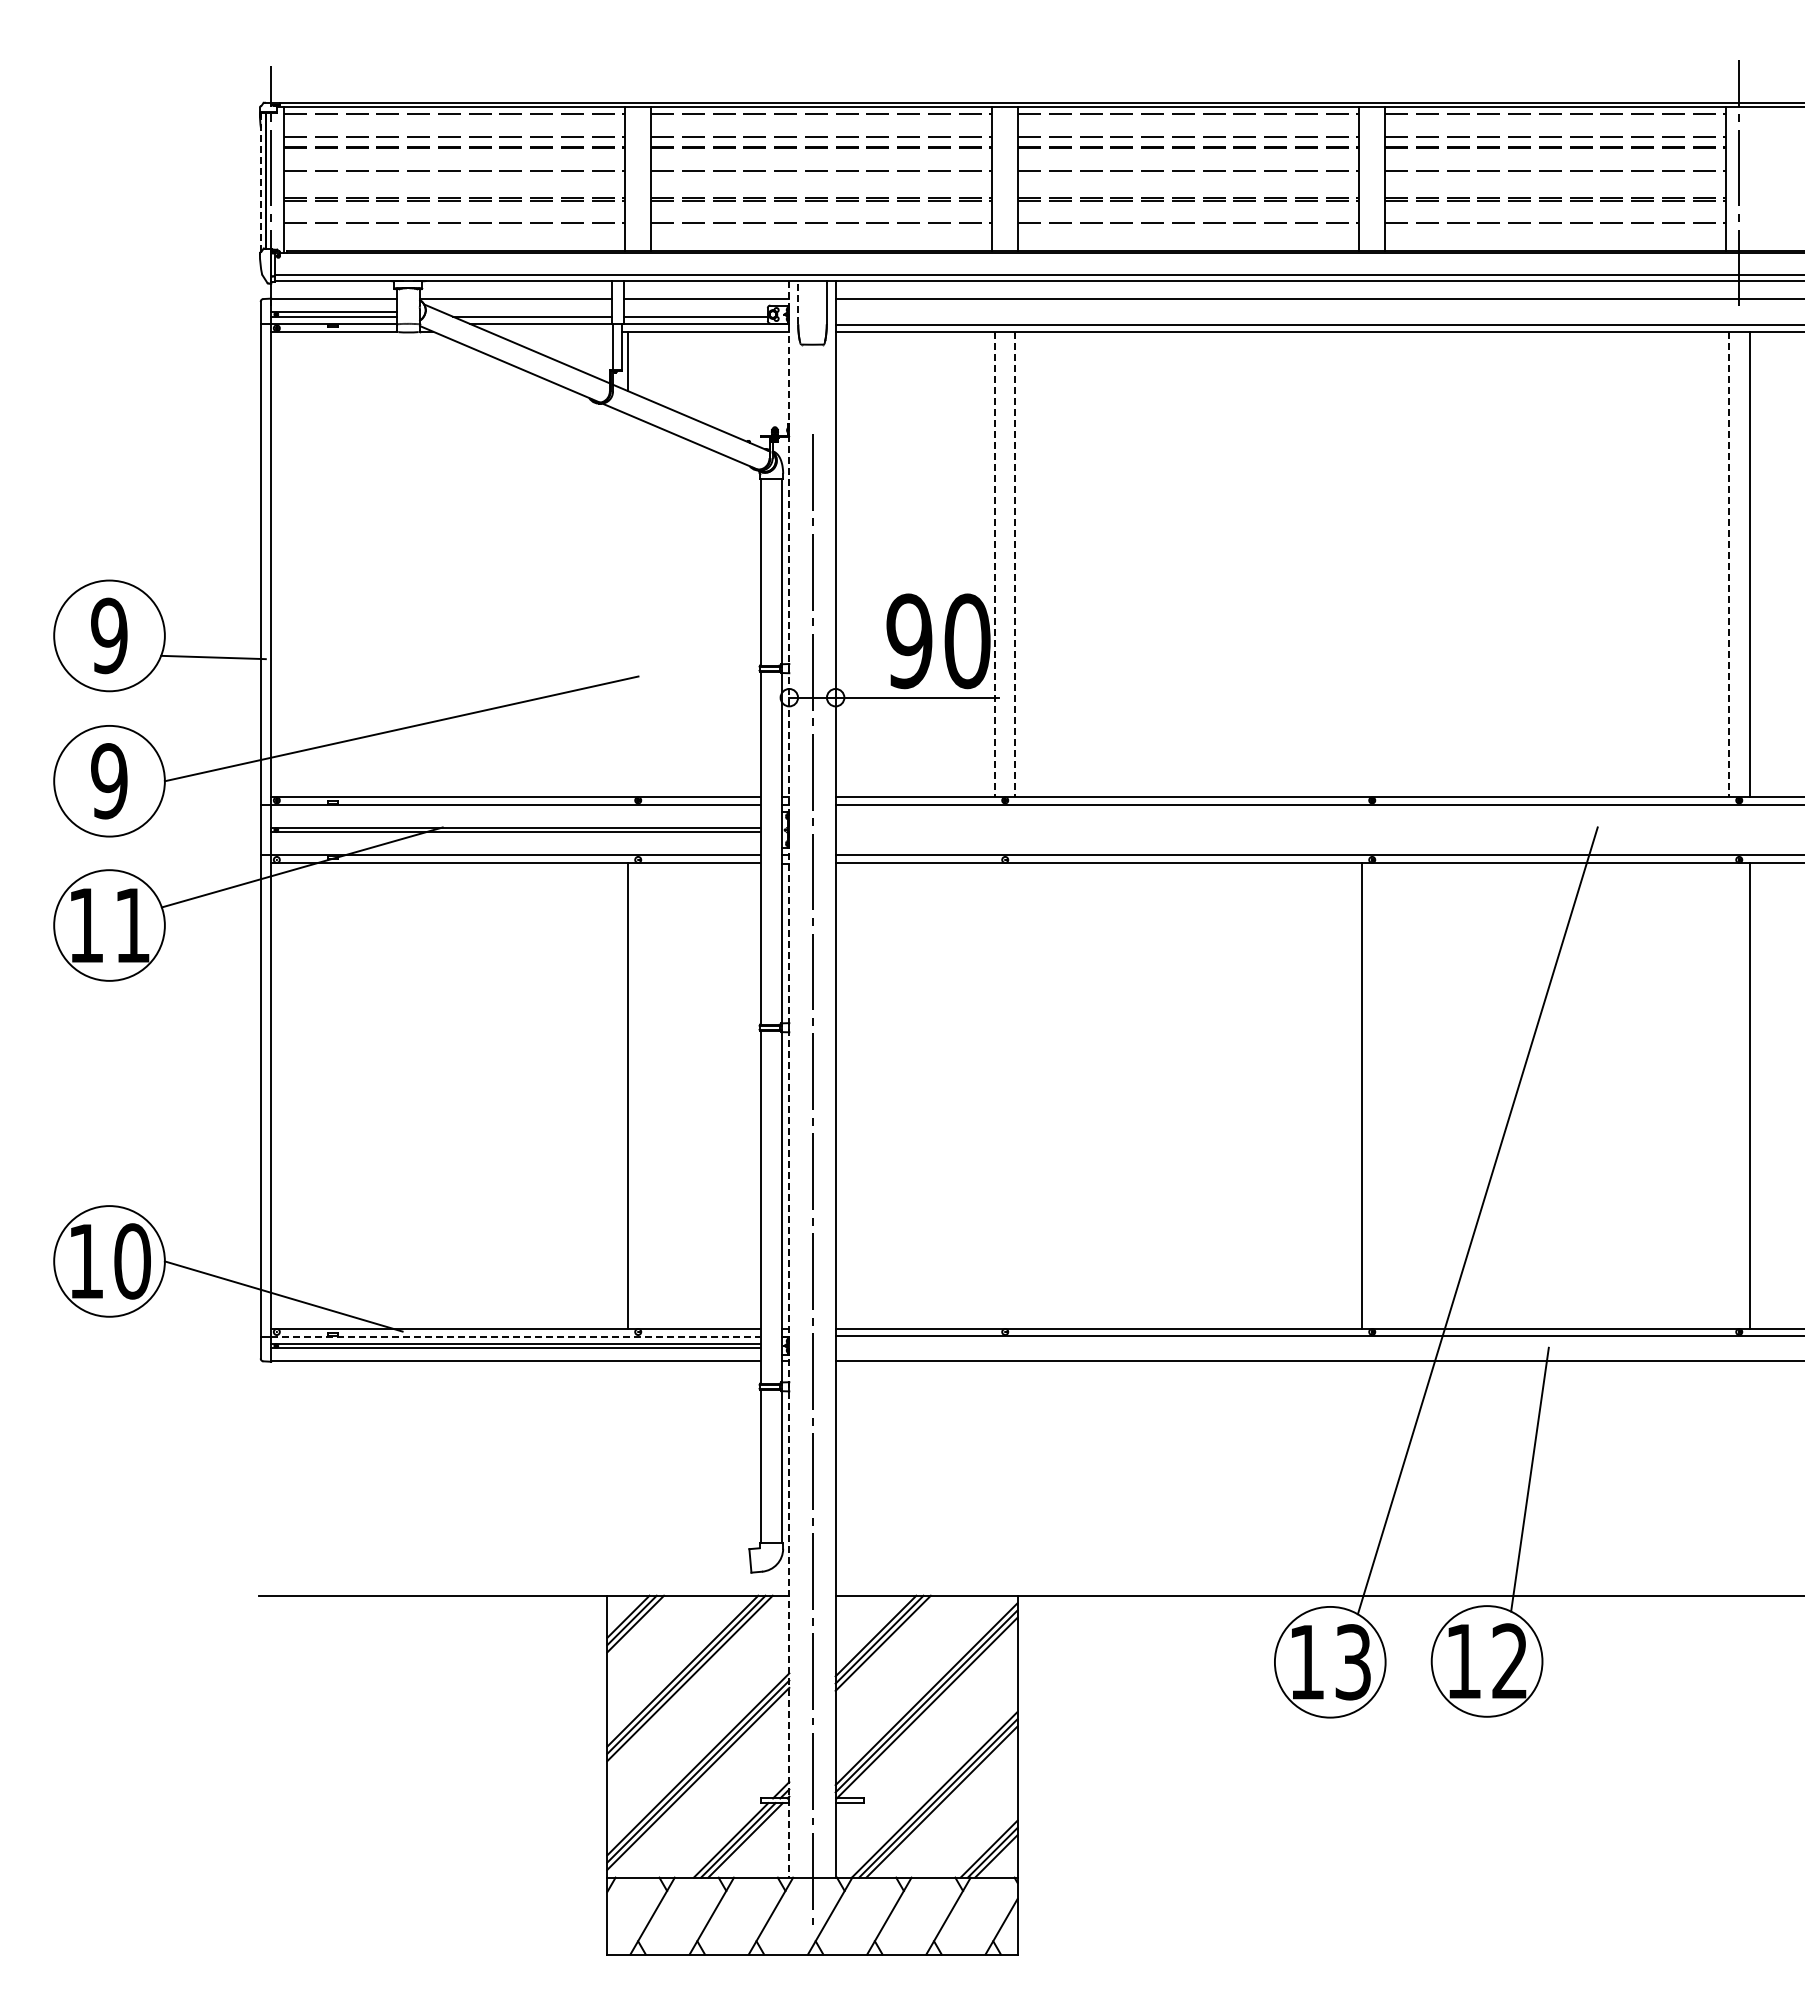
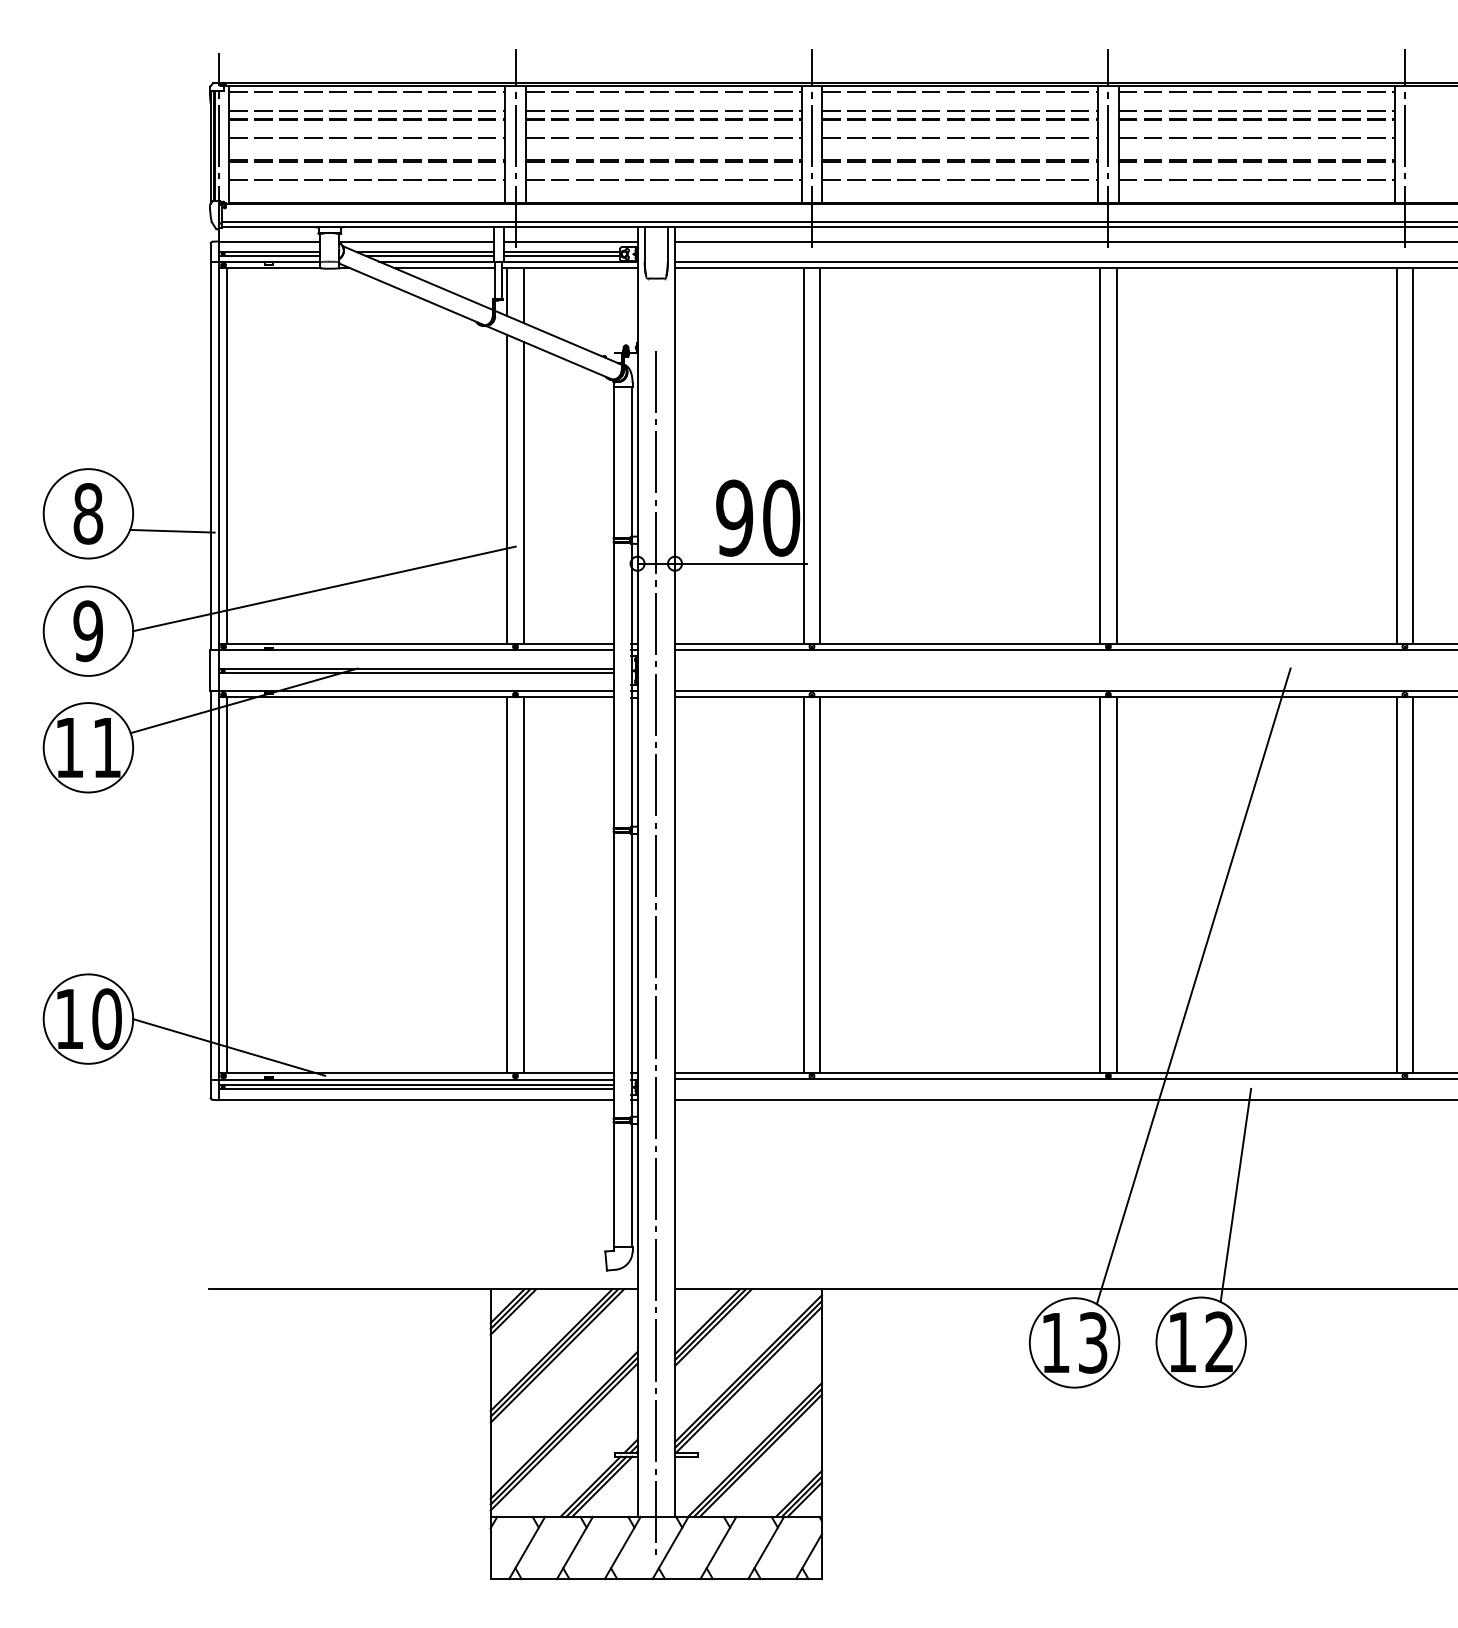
line: (260, 183) -> (210, 148), dashed -> solid
line: (638, 183) -> (515, 148), added
line: (1005, 183) -> (812, 148), added
line: (1372, 183) -> (1108, 148), added
line: (798, 302) -> (644, 244), dashed -> solid
line: (527, 312) -> (426, 252), added
line: (695, 312) -> (561, 252), added
line: (550, 331) -> (444, 267), added
line: (648, 365) -> (523, 295), added
line: (281, 564) -> (227, 456), added
line: (994, 564) -> (803, 456), dashed -> solid
line: (1015, 564) -> (820, 456), dashed -> solid
line: (1361, 564) -> (1099, 456), added
line: (1382, 564) -> (1116, 456), added
line: (1729, 564) -> (1397, 456), dashed -> solid
line: (627, 605) -> (506, 489), added
line: (648, 610) -> (523, 493), added
text: (109, 635) -> (88, 513), 9 -> 8
line: (789, 1079) -> (637, 872), dashed -> solid
line: (281, 1095) -> (227, 885), added
line: (648, 1095) -> (523, 885), added
line: (994, 1095) -> (803, 885), added
line: (1015, 1095) -> (820, 885), added
line: (1382, 1095) -> (1116, 885), added
line: (1729, 1095) -> (1397, 885), added
line: (516, 1336) -> (417, 1079), dashed -> solid

